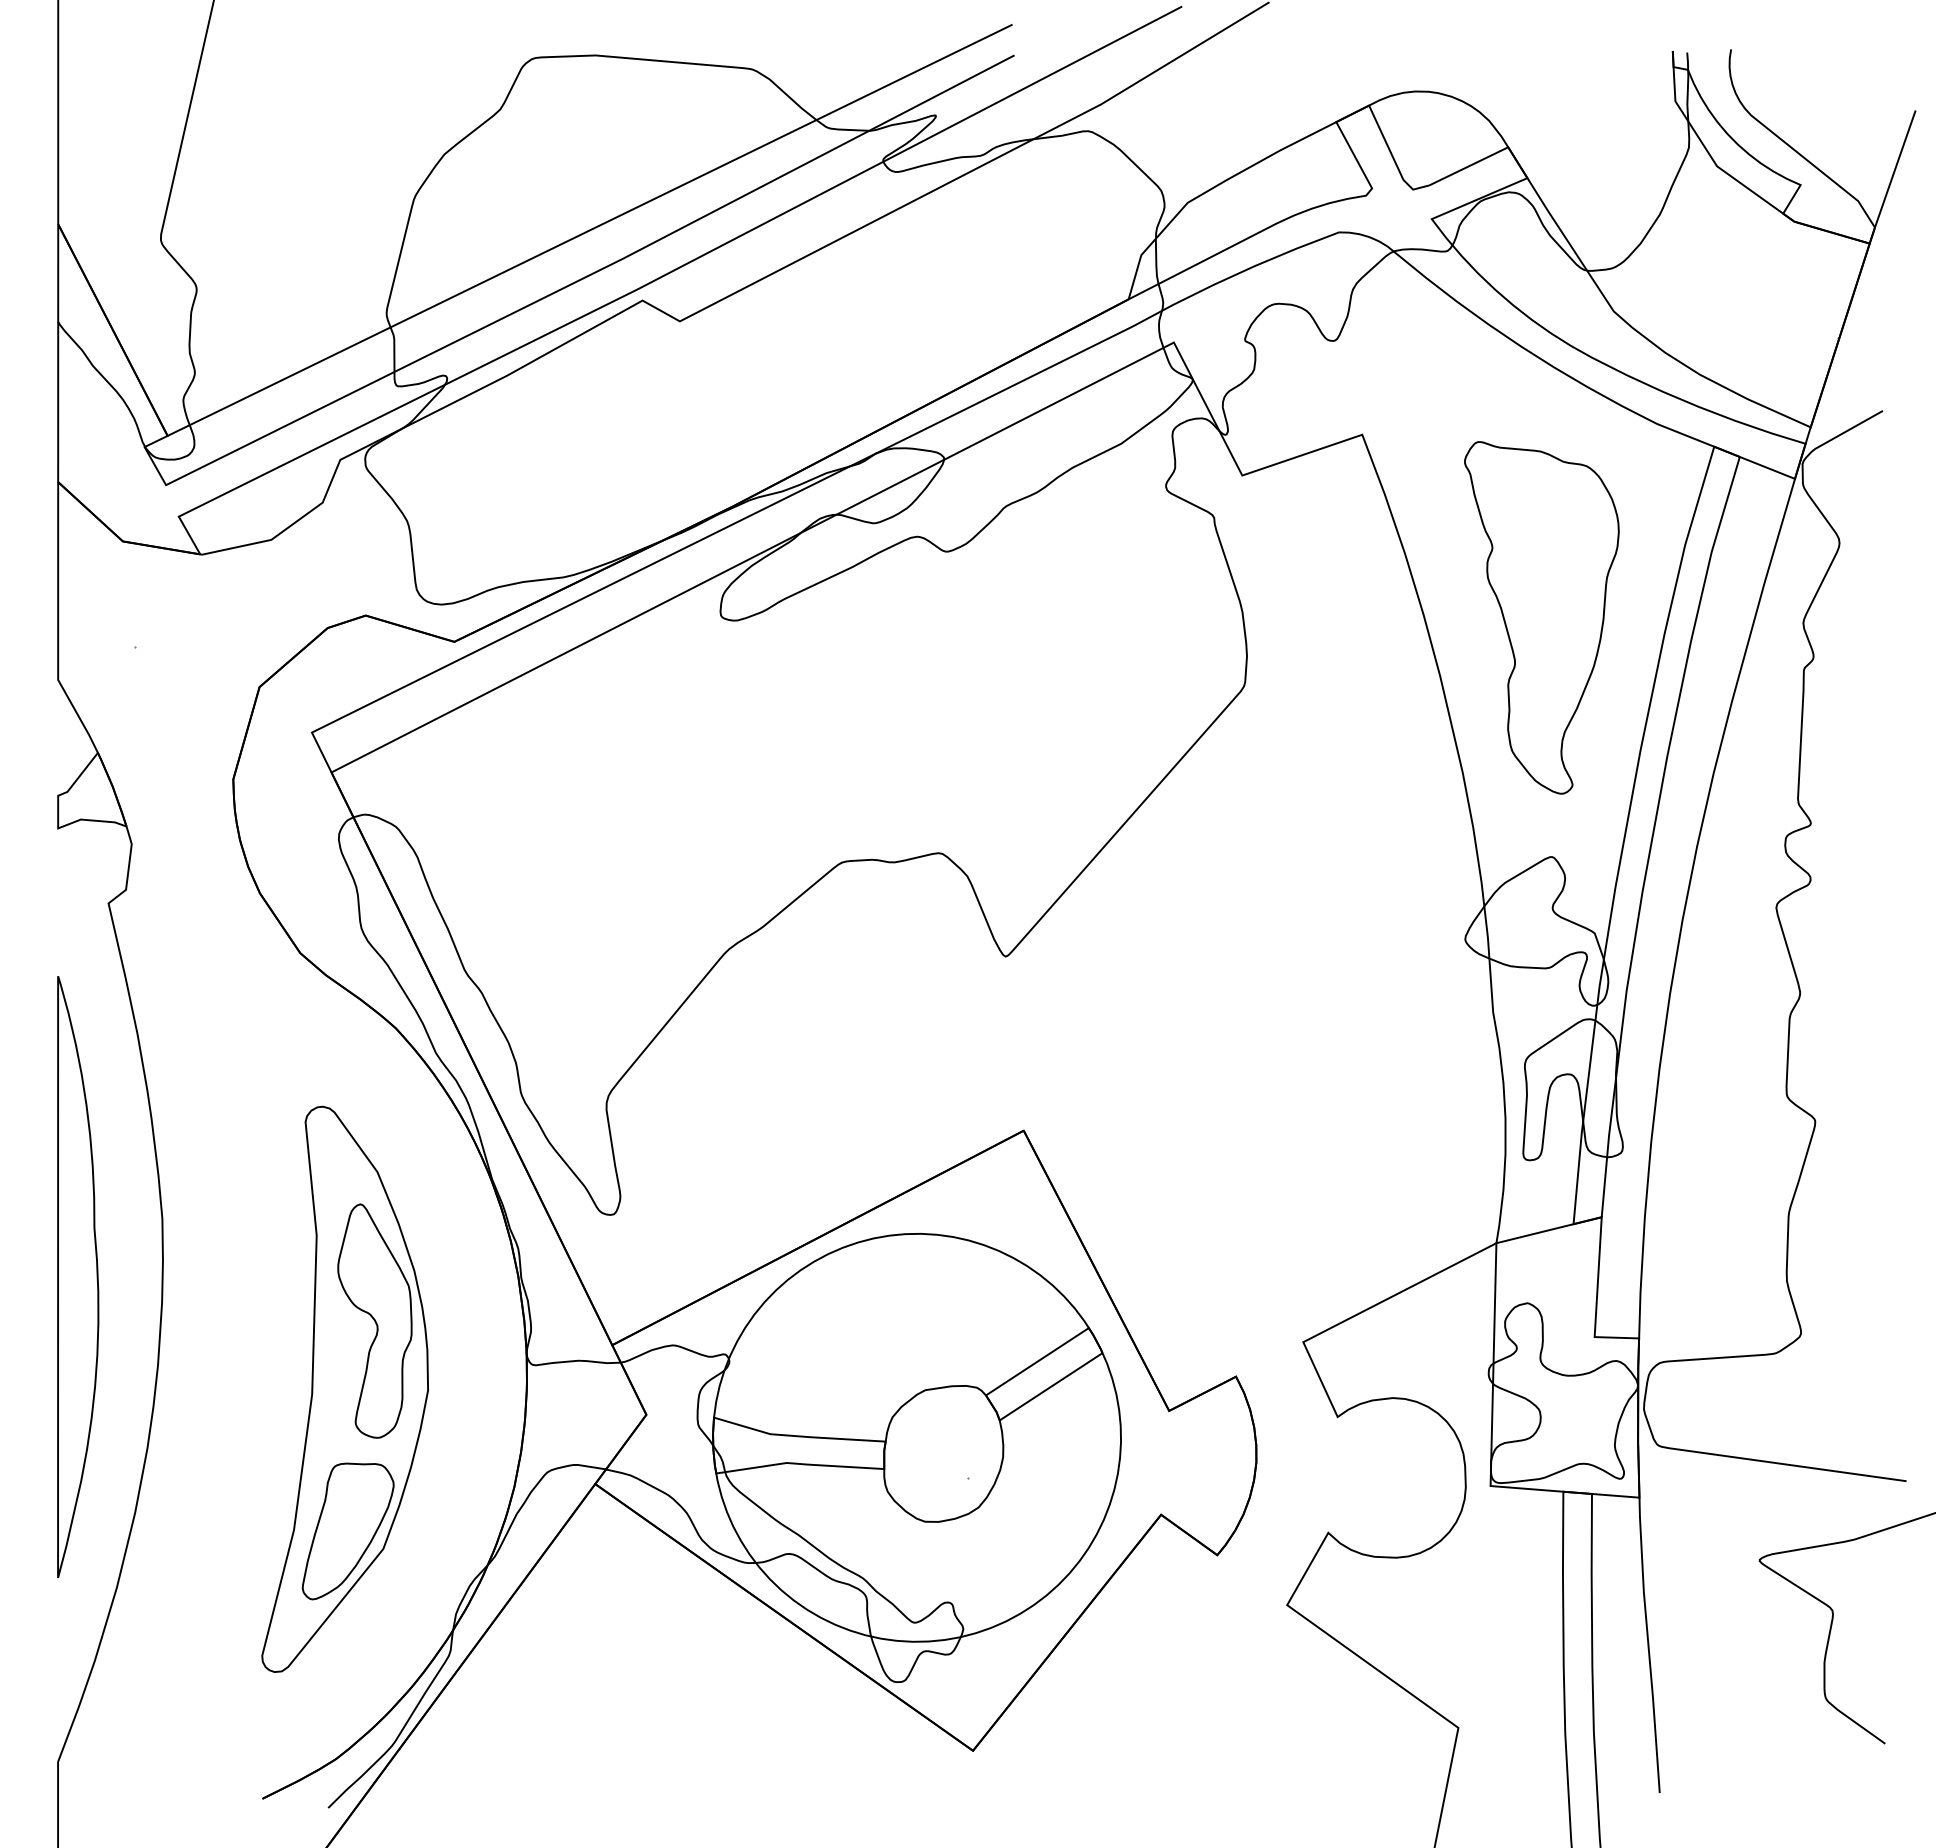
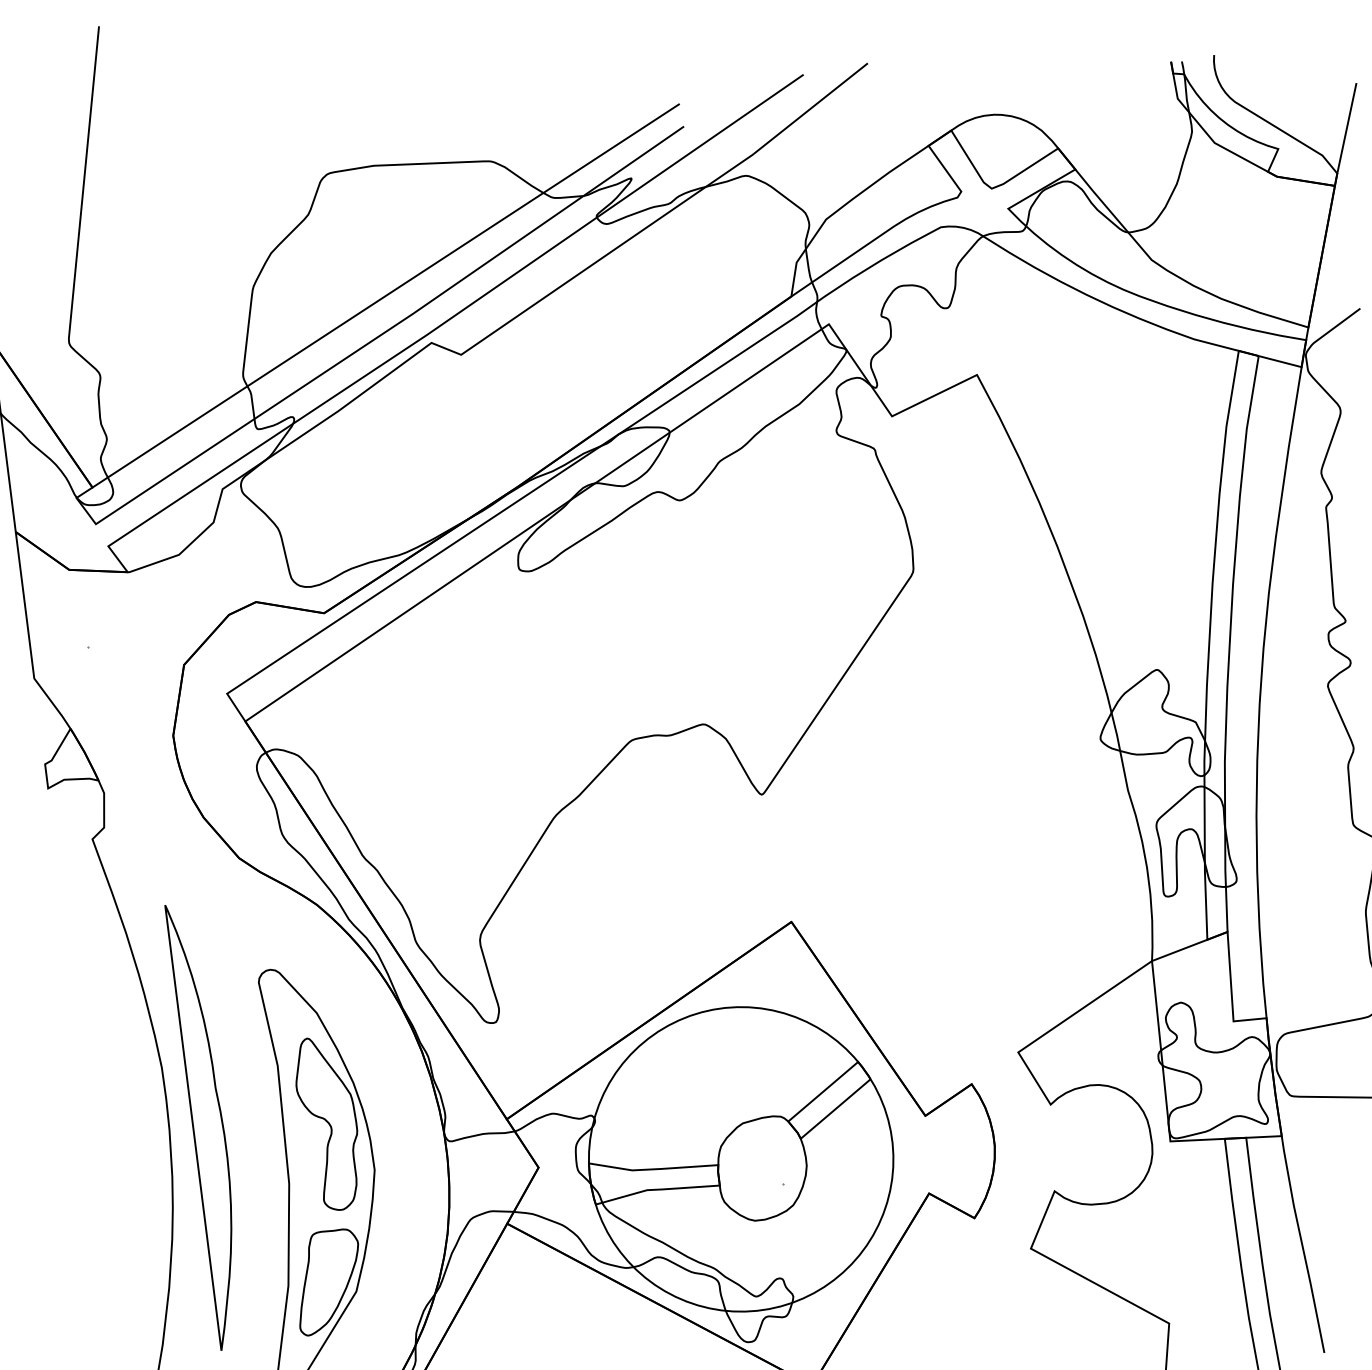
part: (1541, 617) -> (1126, 493), removed
part: (78, 1277) -> (208, 1126), moved

